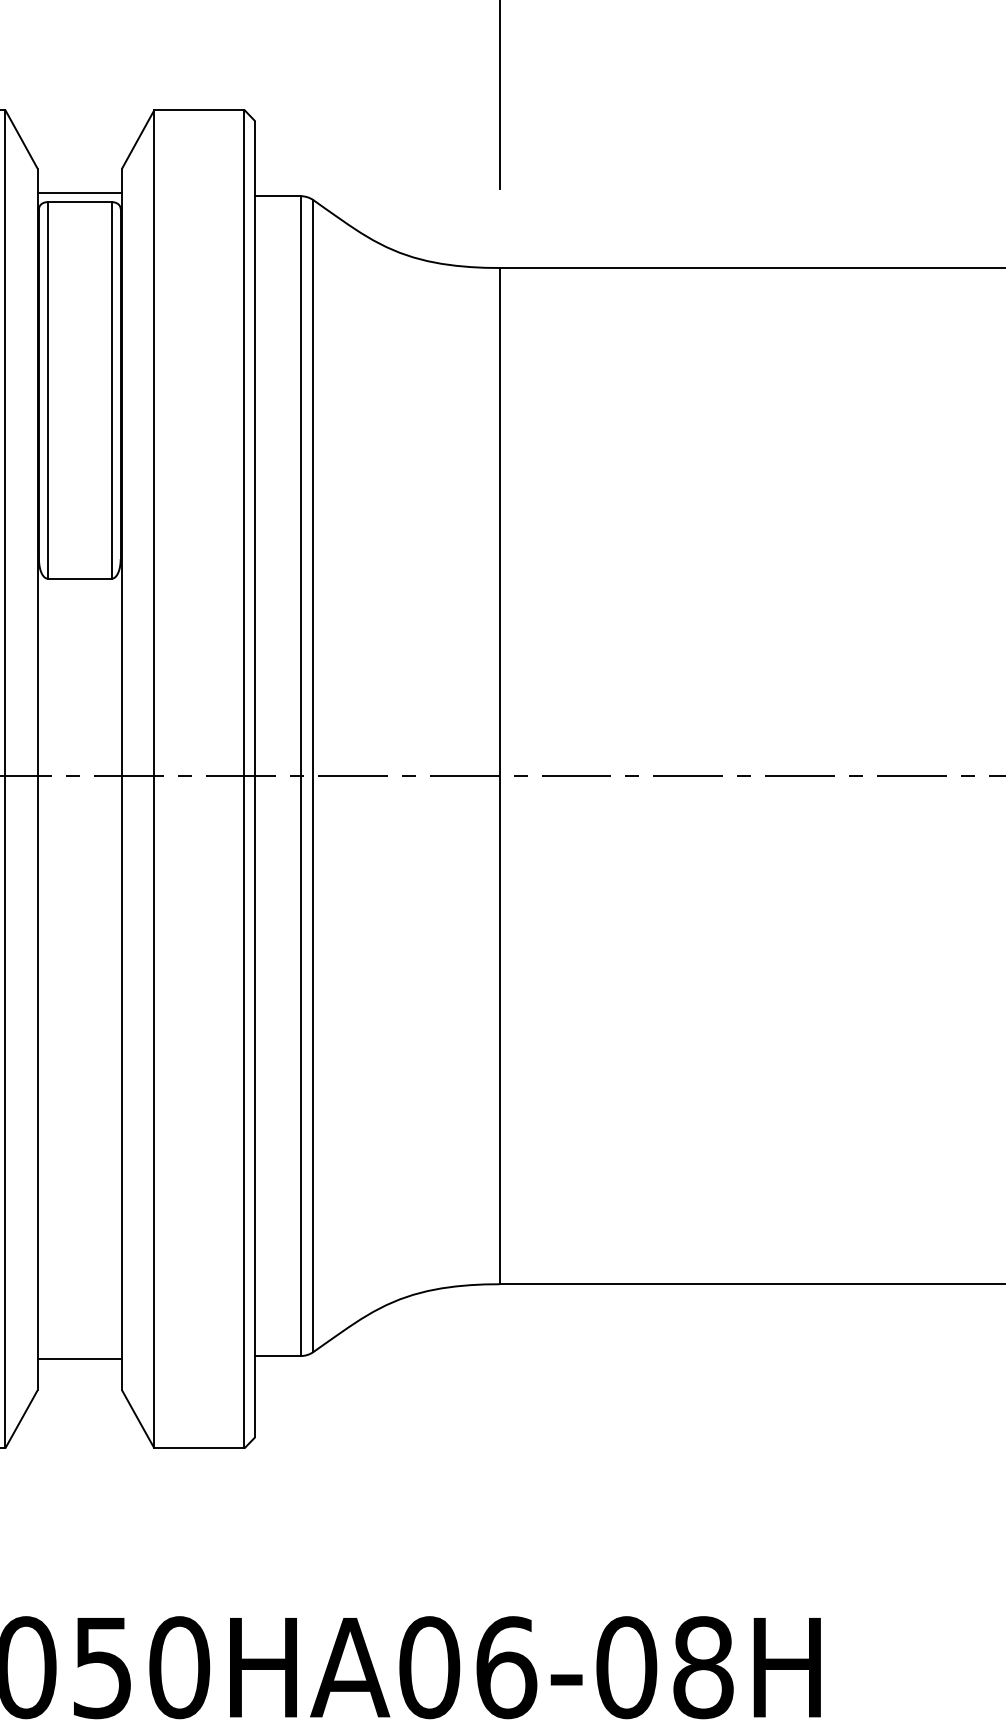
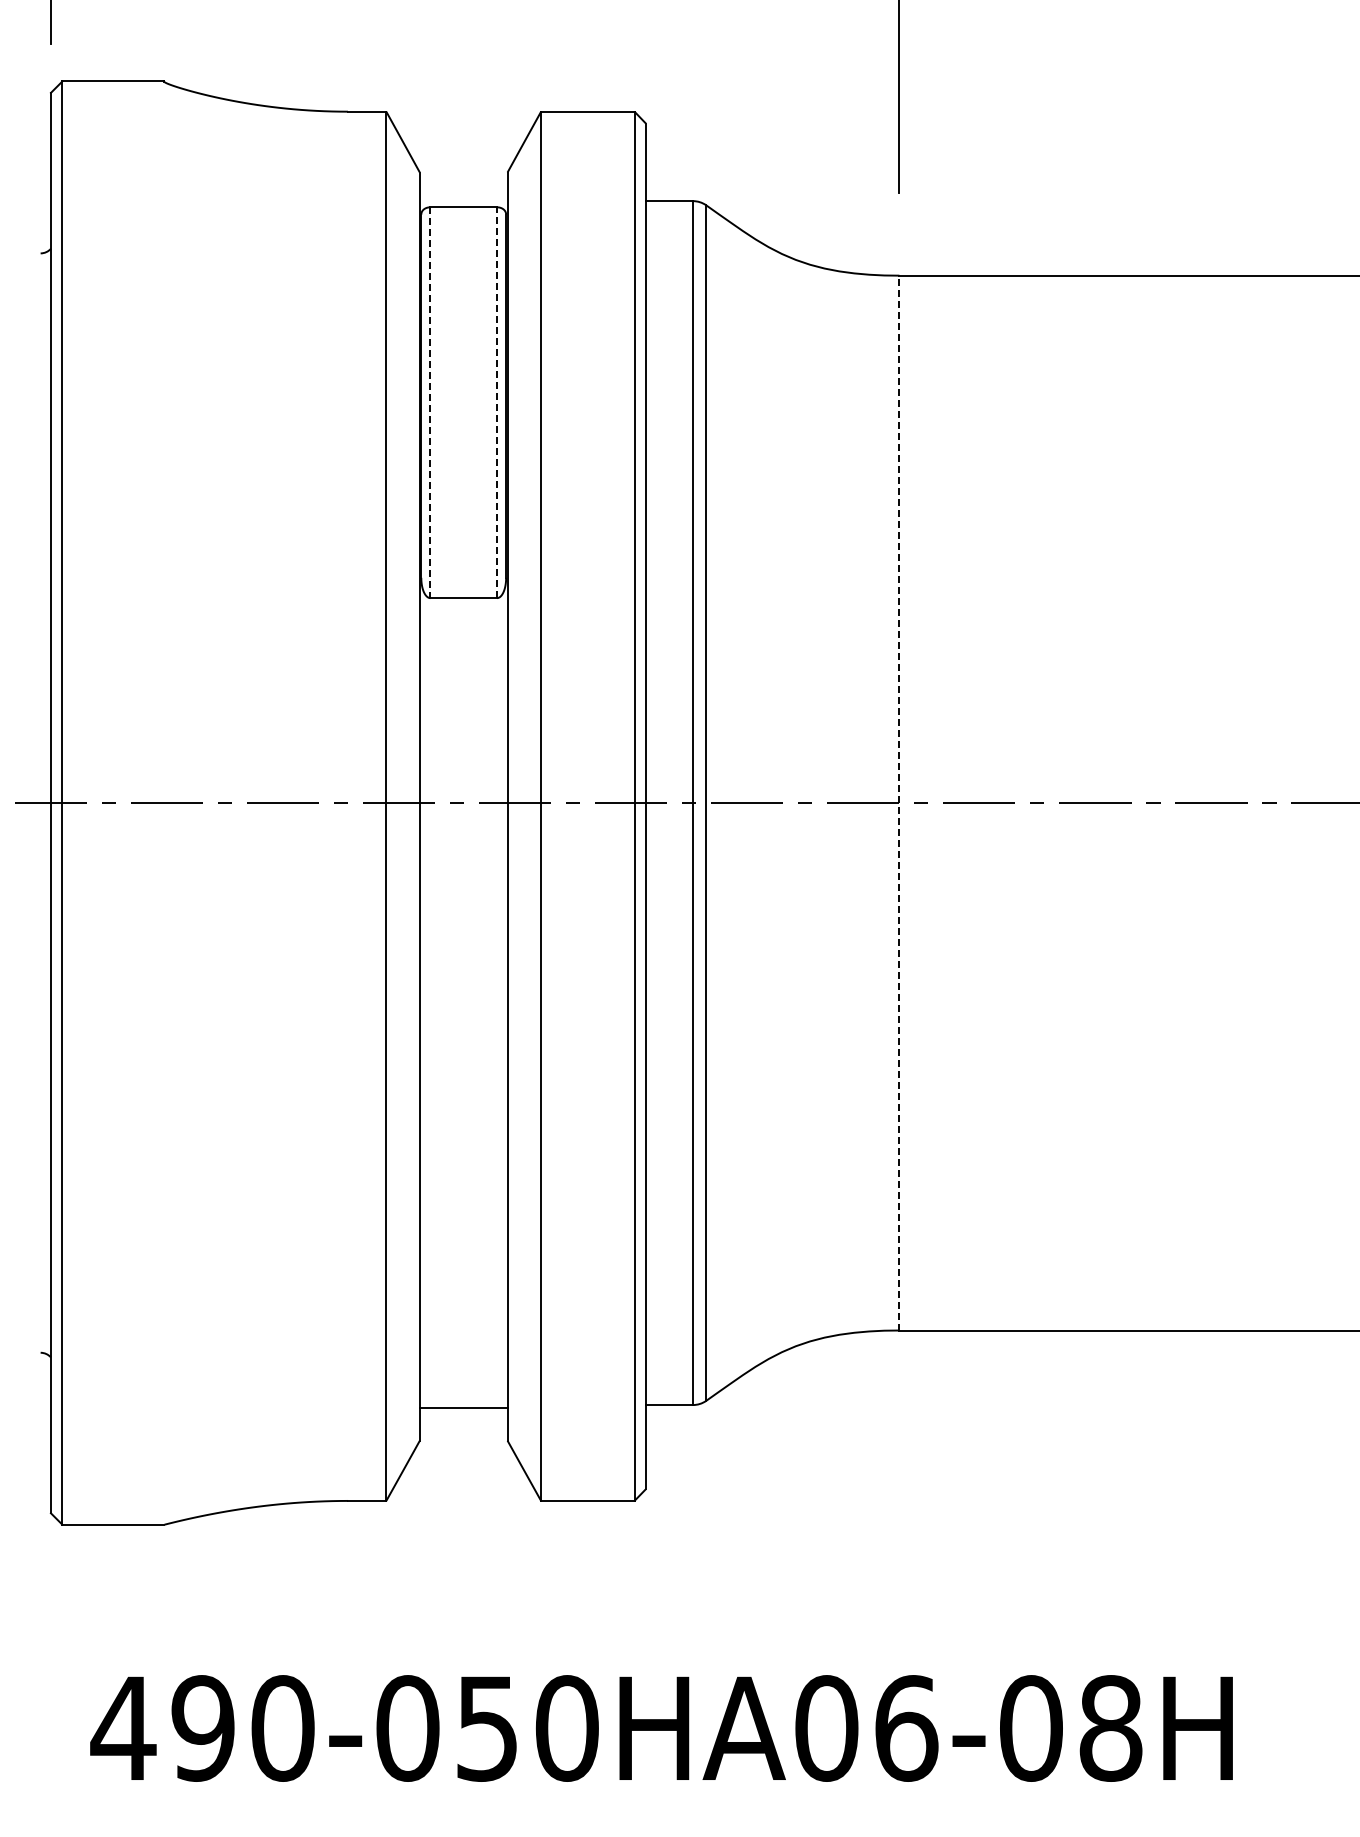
line: (79, 192) -> (463, 197), removed
line: (111, 390) -> (496, 402), solid -> dashed
line: (47, 391) -> (430, 403), solid -> dashed
line: (499, 775) -> (899, 802), solid -> dashed

